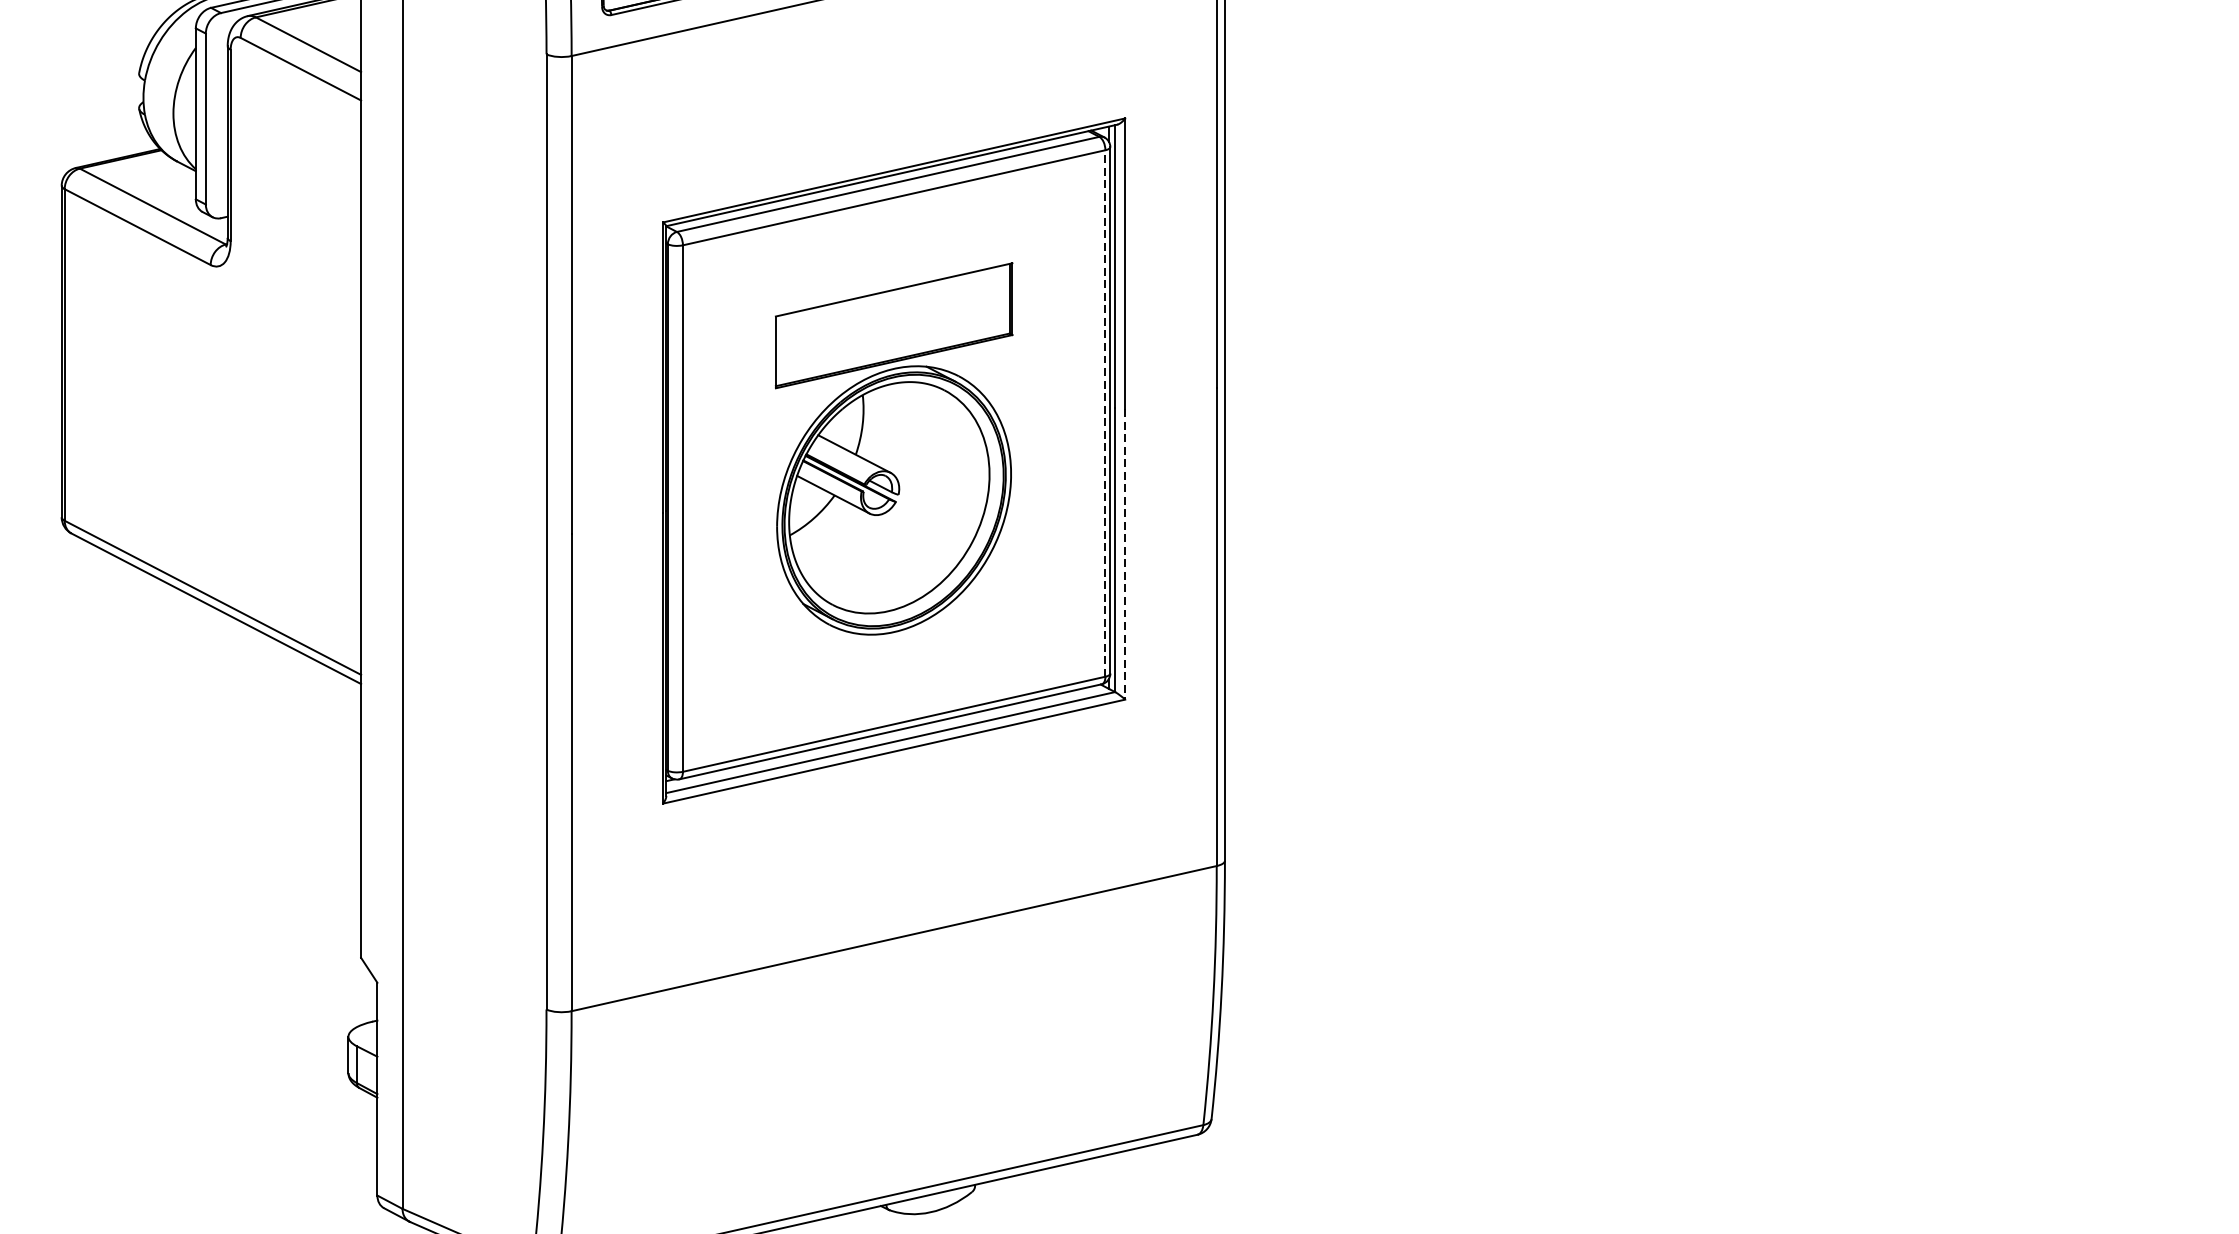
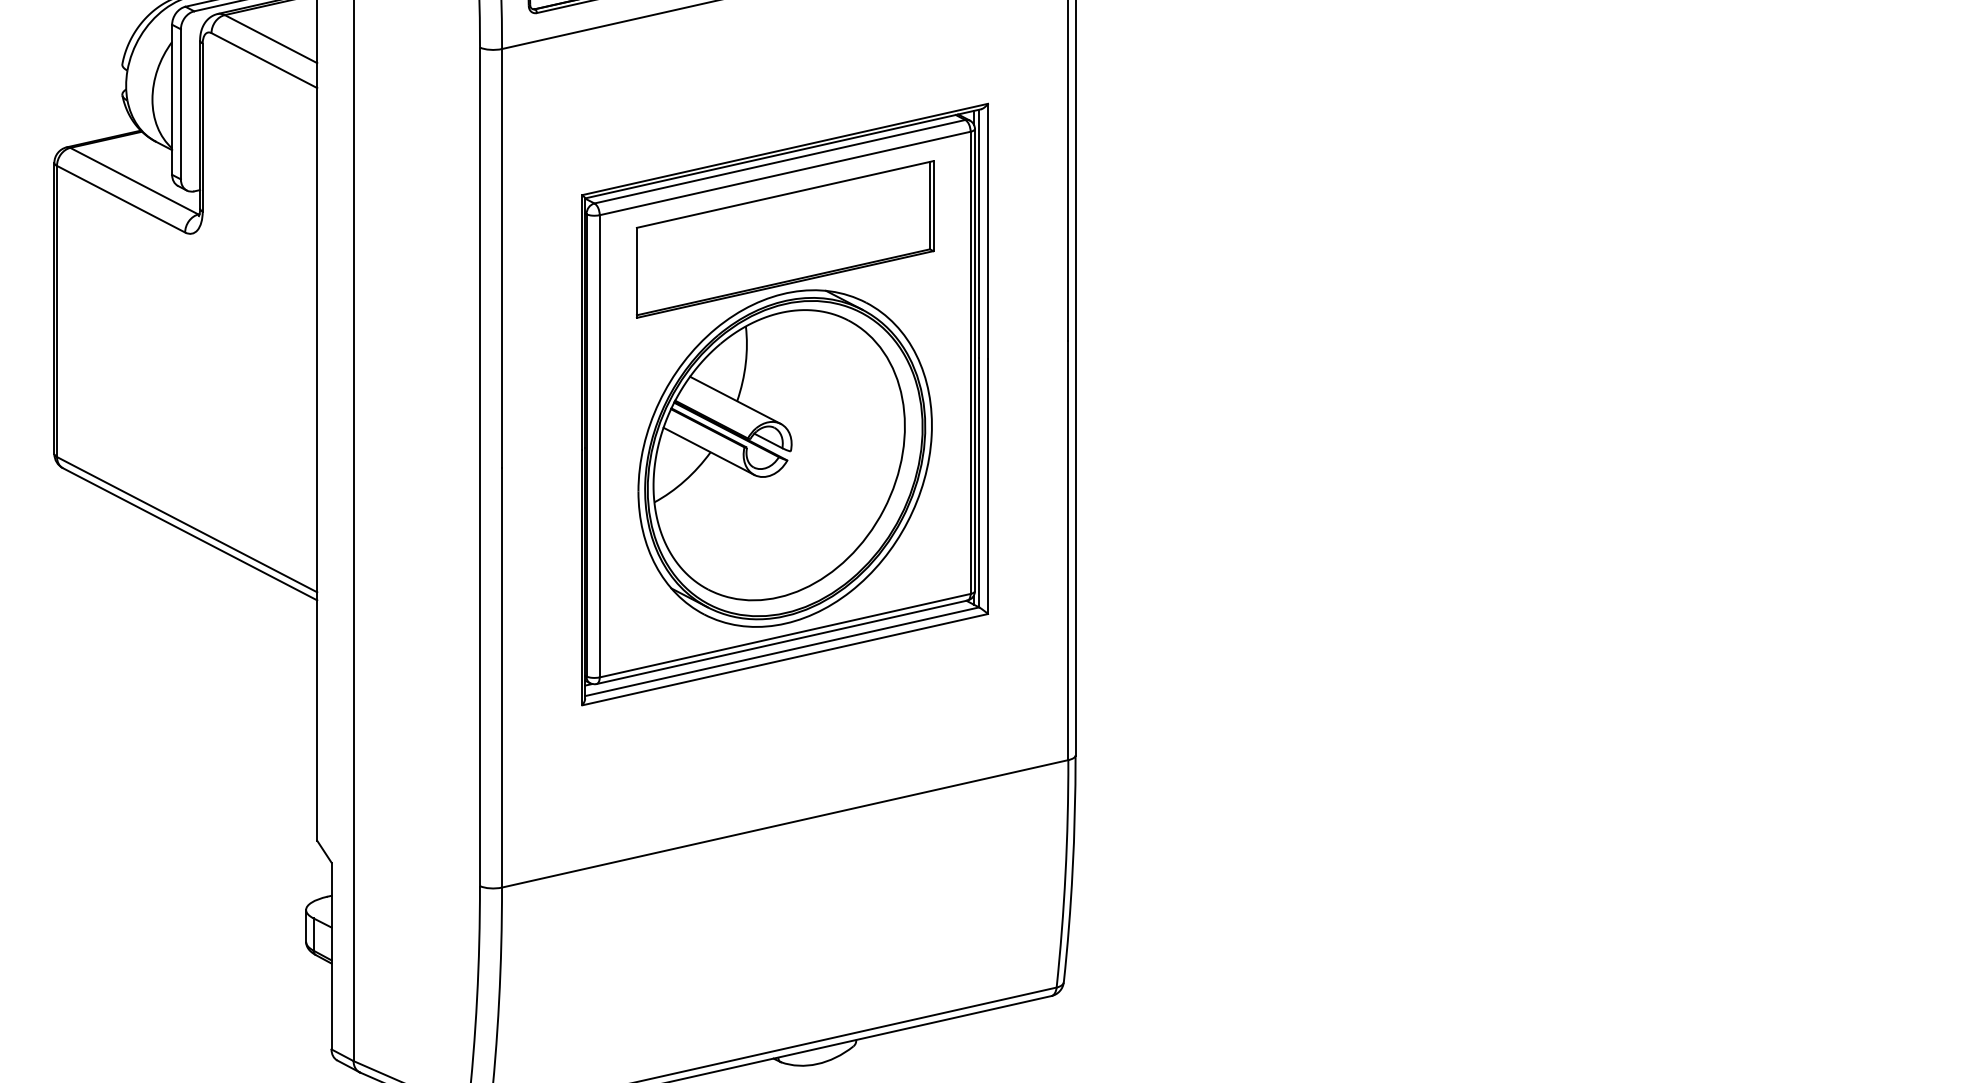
line: (1105, 413) -> (970, 362), dashed -> solid
part: (893, 448) -> (784, 393), size x1.43
line: (1125, 554) -> (988, 486), dashed -> solid

